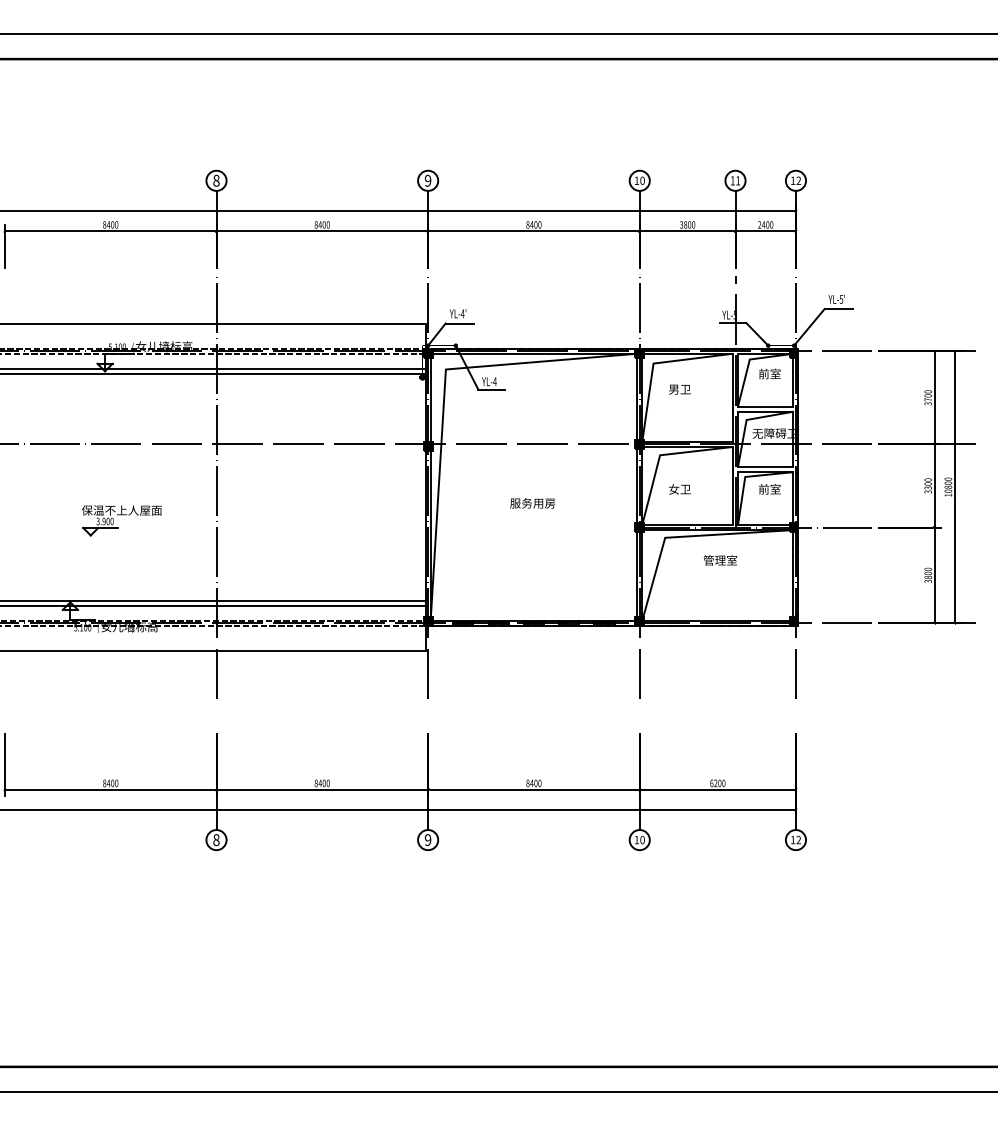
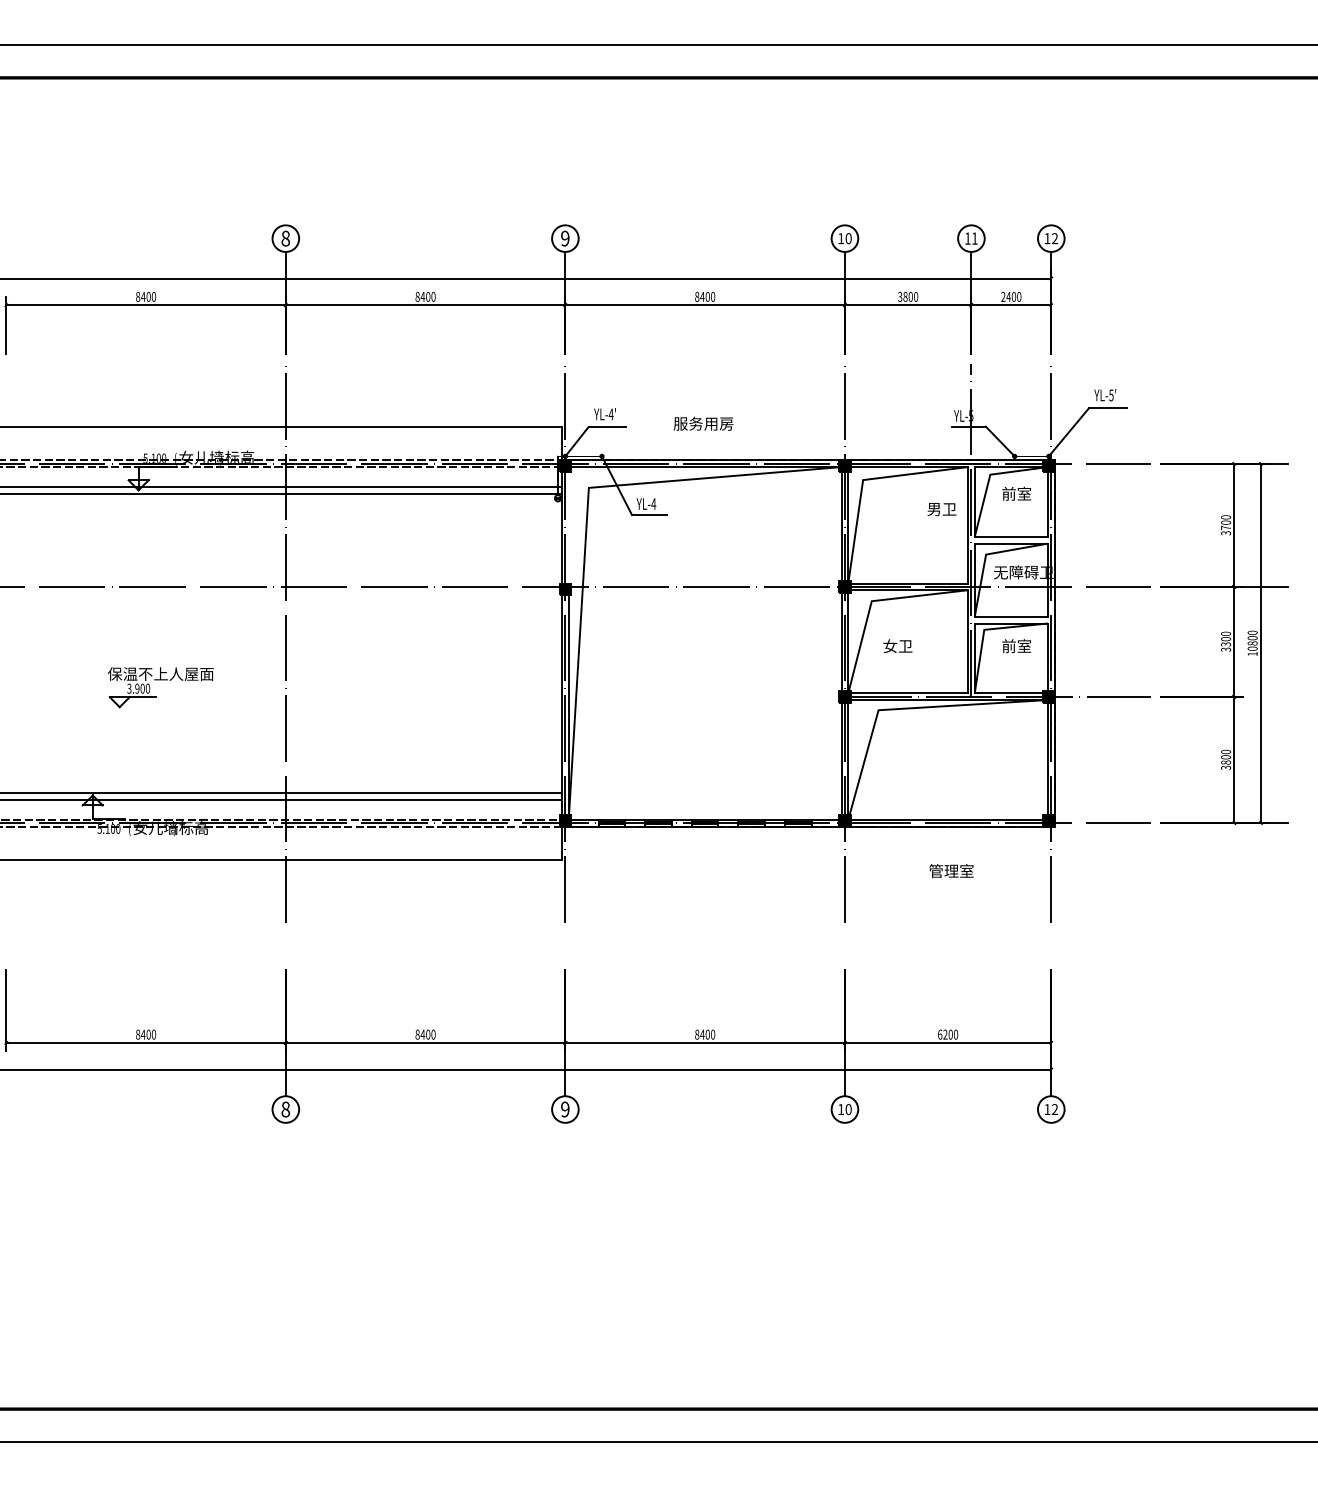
text: (679, 389) -> (941, 509), moved
line: (430, 399) -> (568, 527), removed
text: (532, 503) -> (703, 423), moved
text: (720, 560) -> (951, 871), moved

